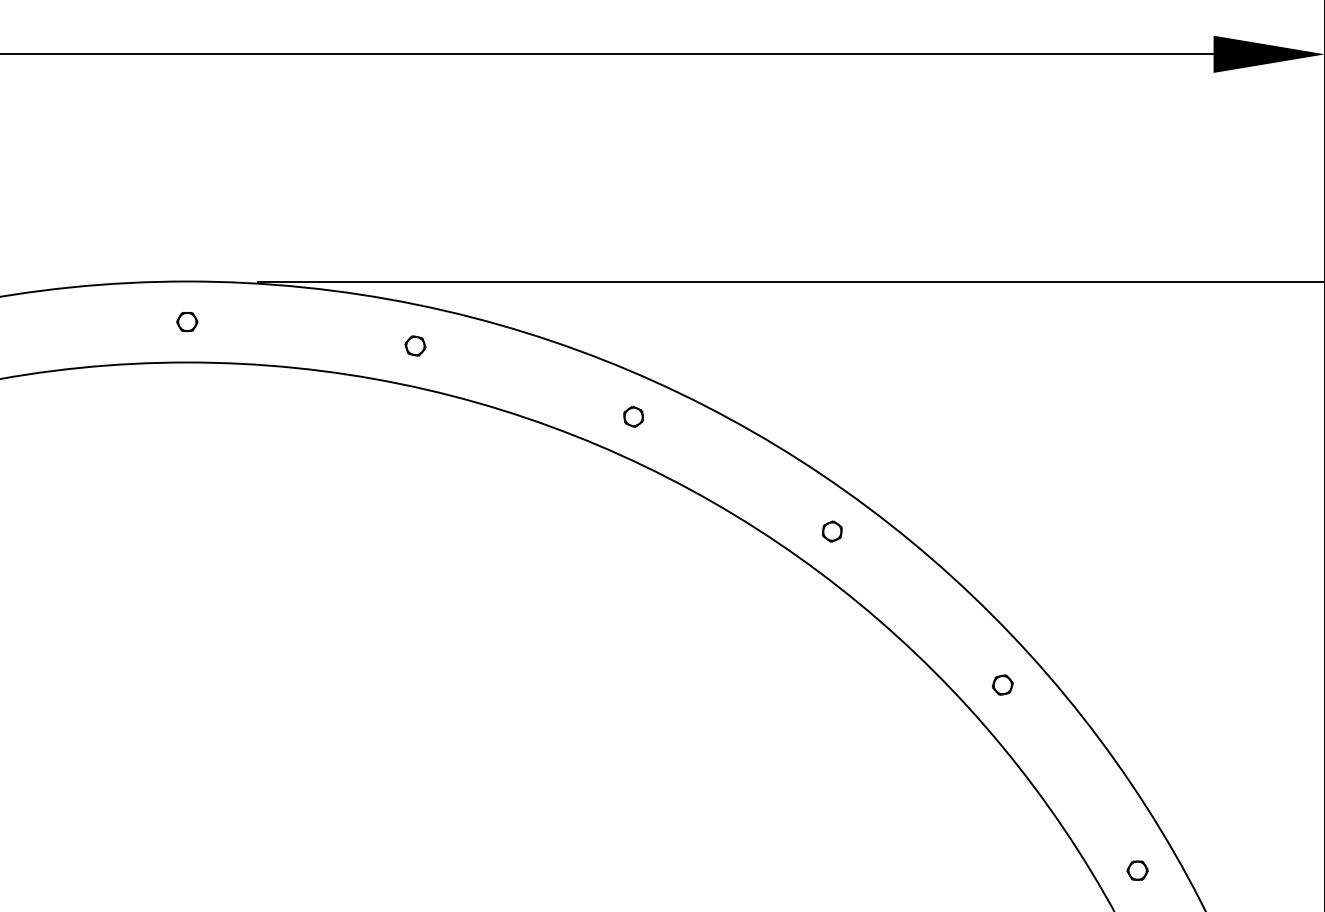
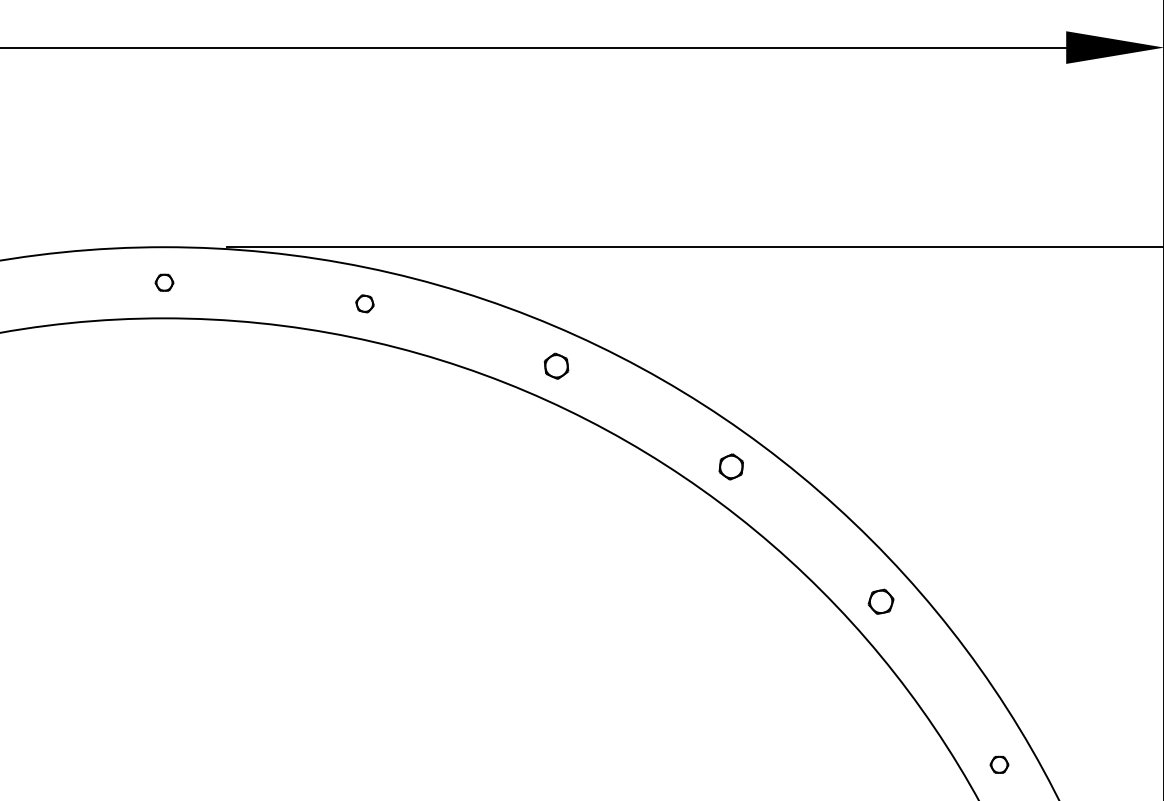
part: (633, 416) -> (556, 365), size x1.4
part: (831, 531) -> (730, 466), size x1.4
part: (1002, 684) -> (880, 601), size x1.4

